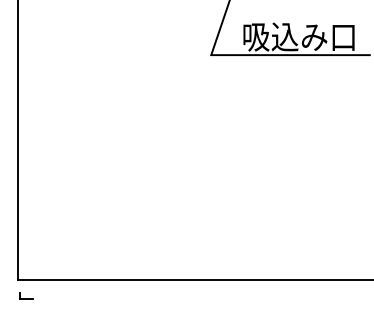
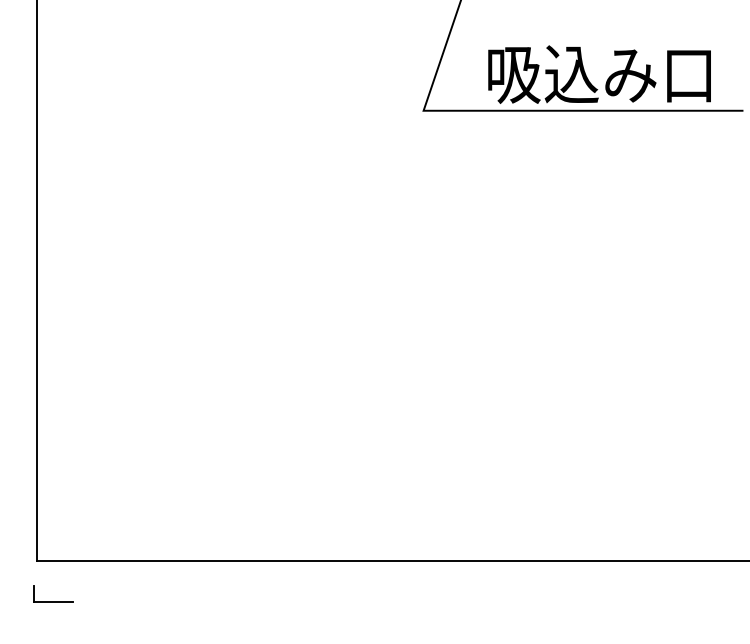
part: (26, 295) -> (53, 592), size x1.43

